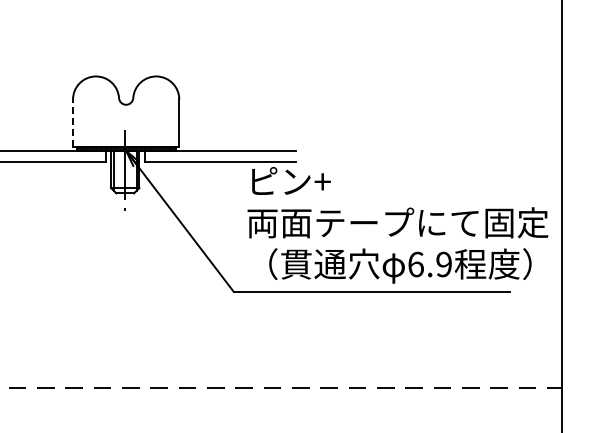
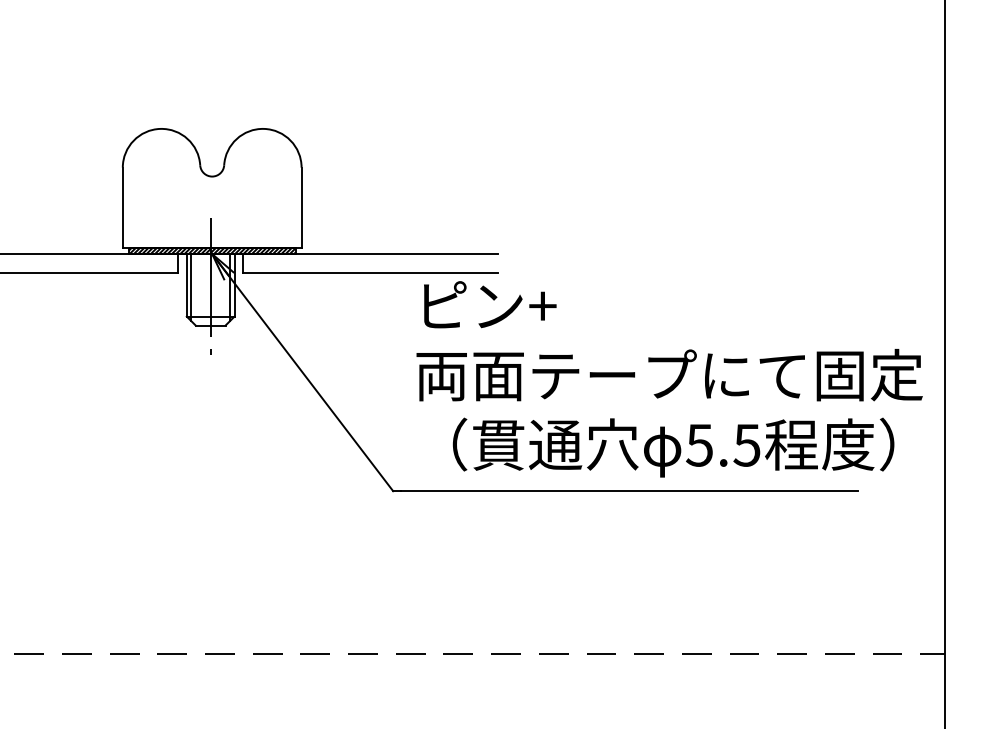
line: (73, 123) -> (123, 208), dashed -> solid
text: (429, 264) -> (722, 445), 6.9 -> 5.5

